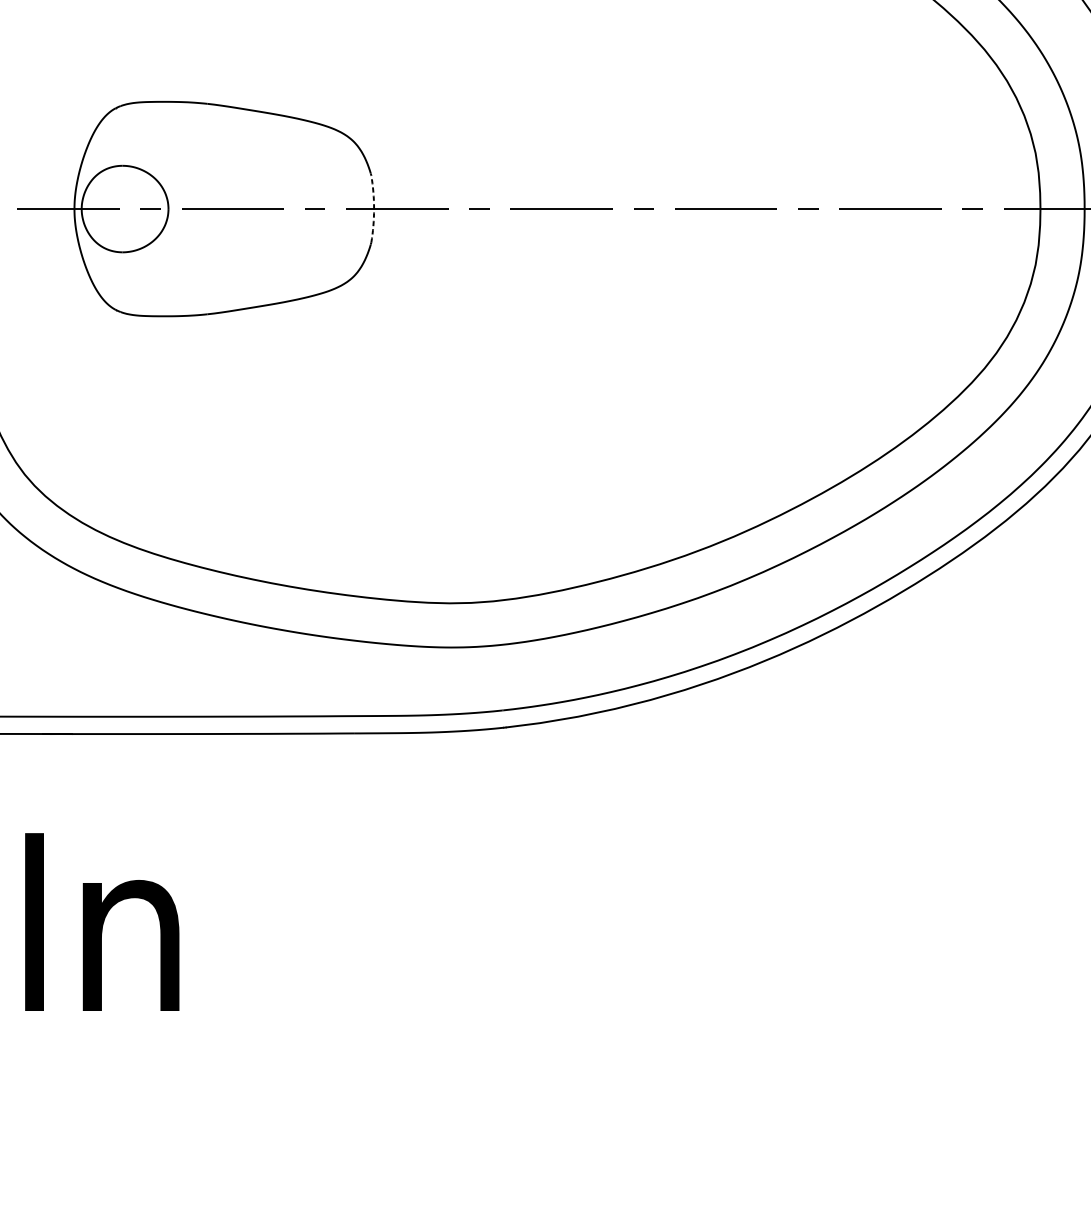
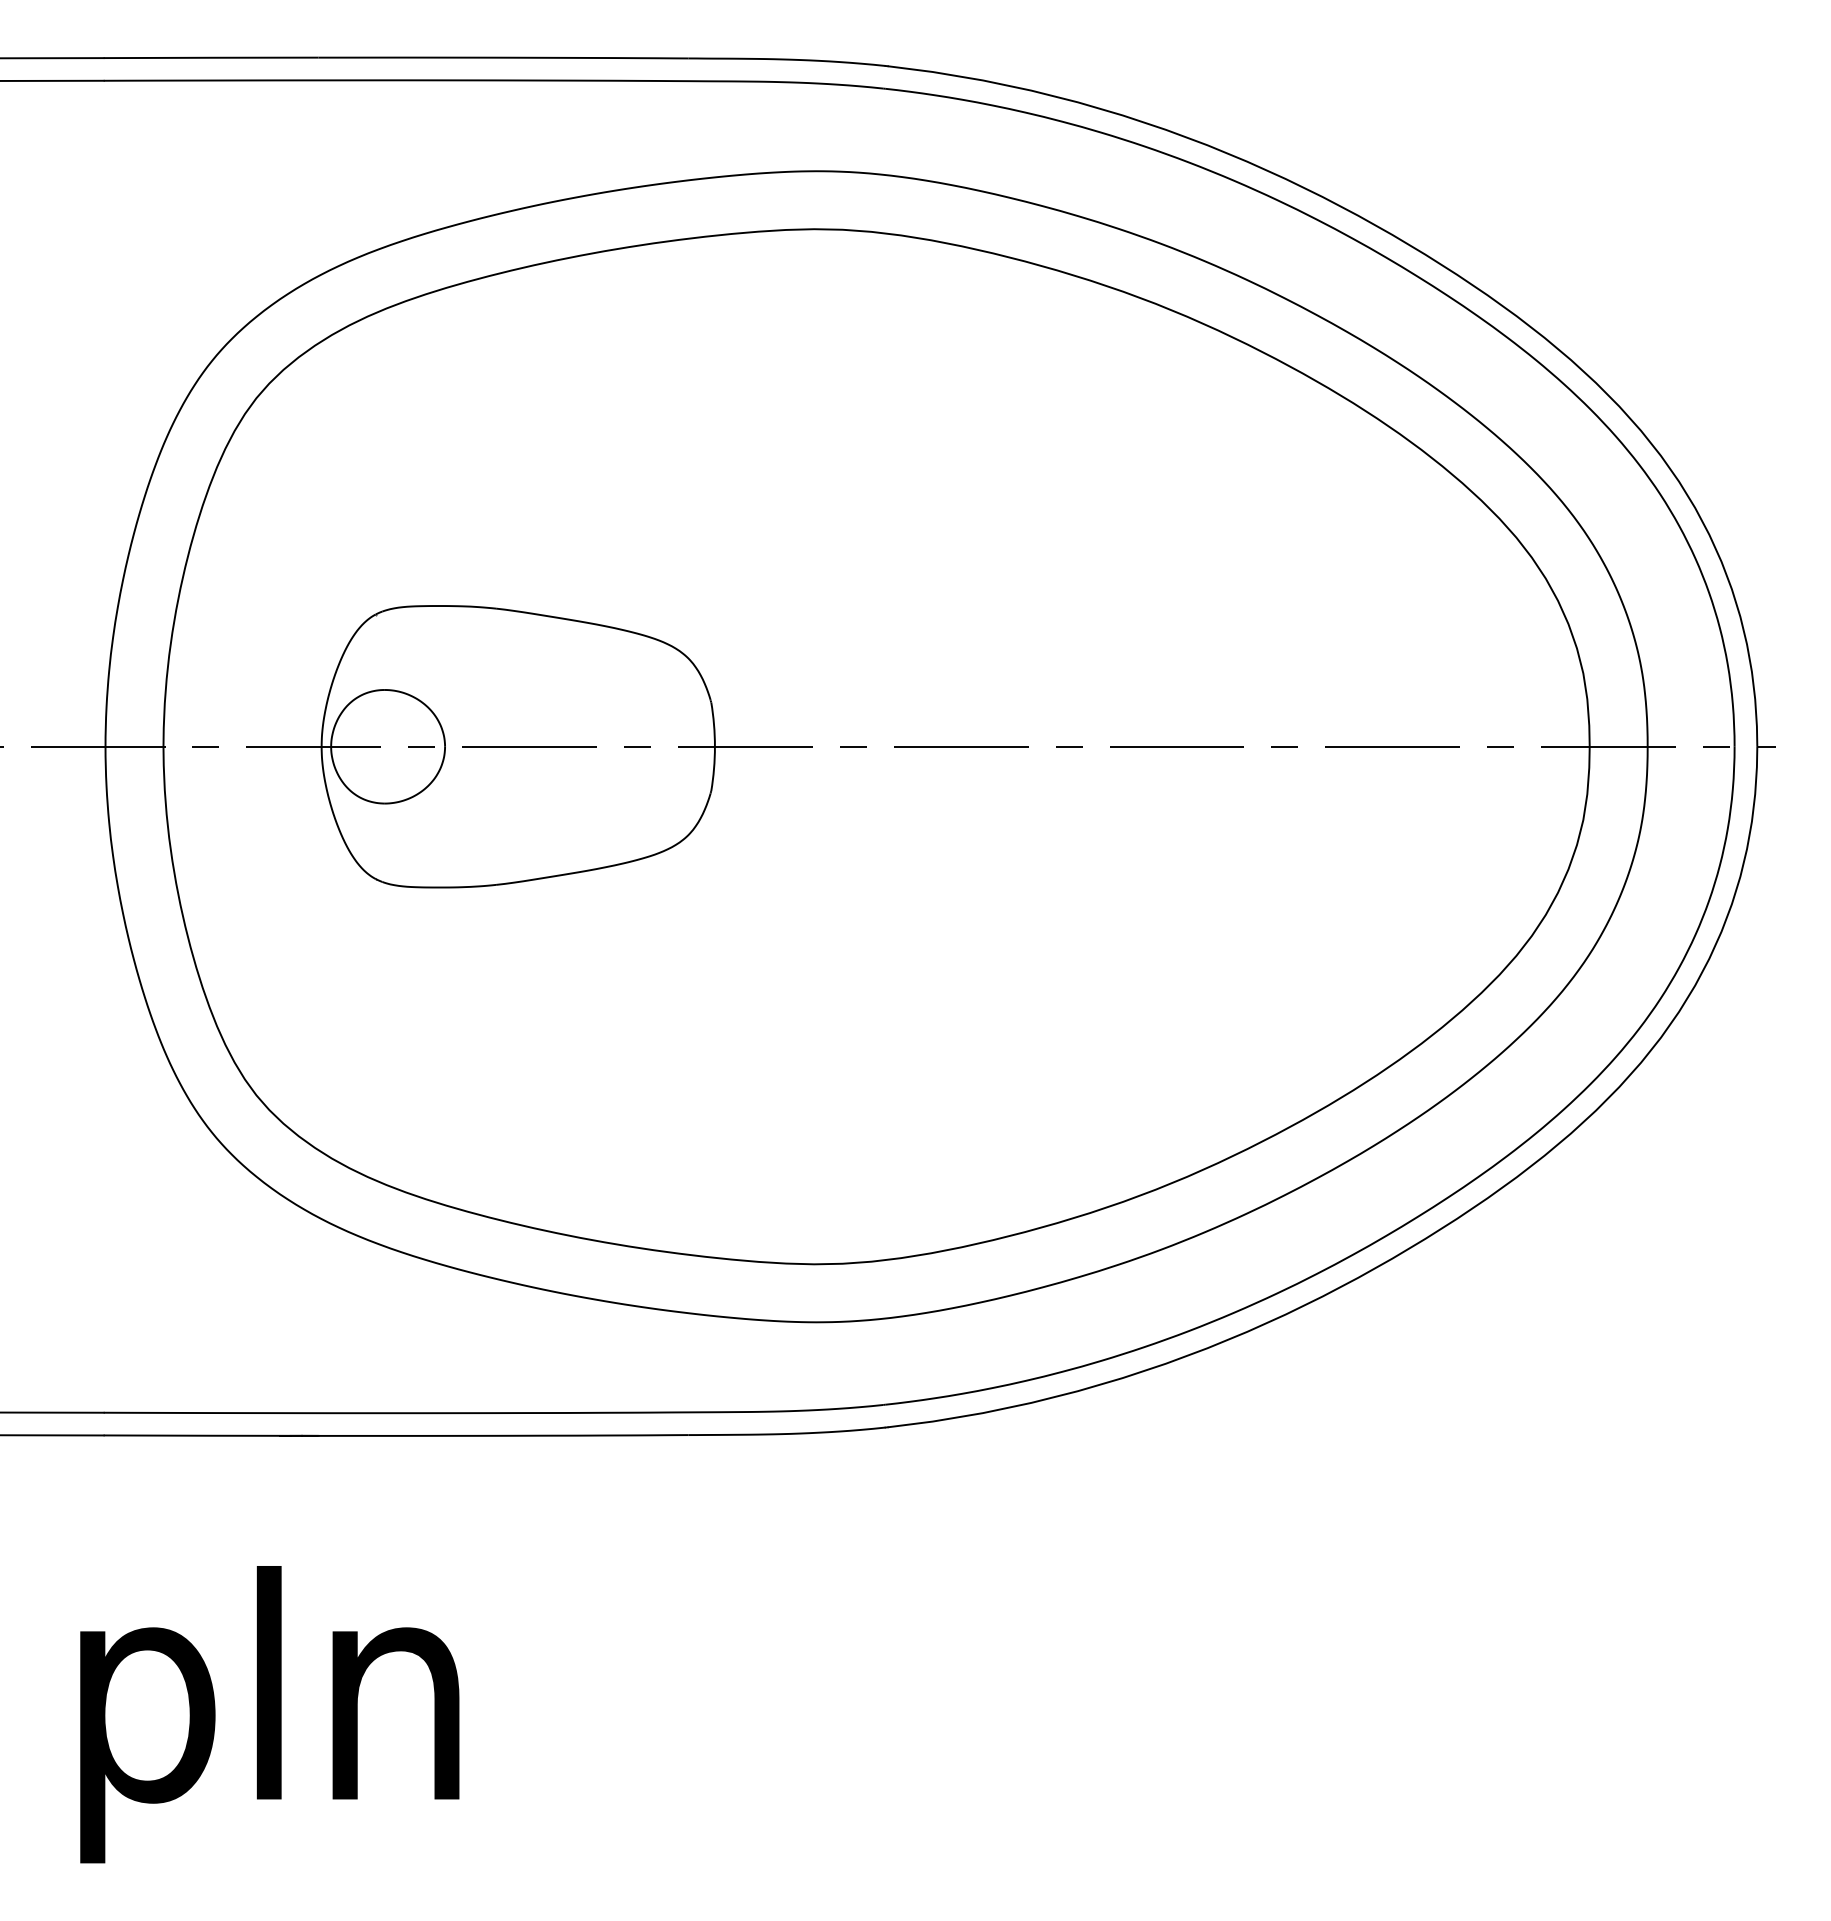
arc: (373, 208) -> (714, 746), dashed -> solid

